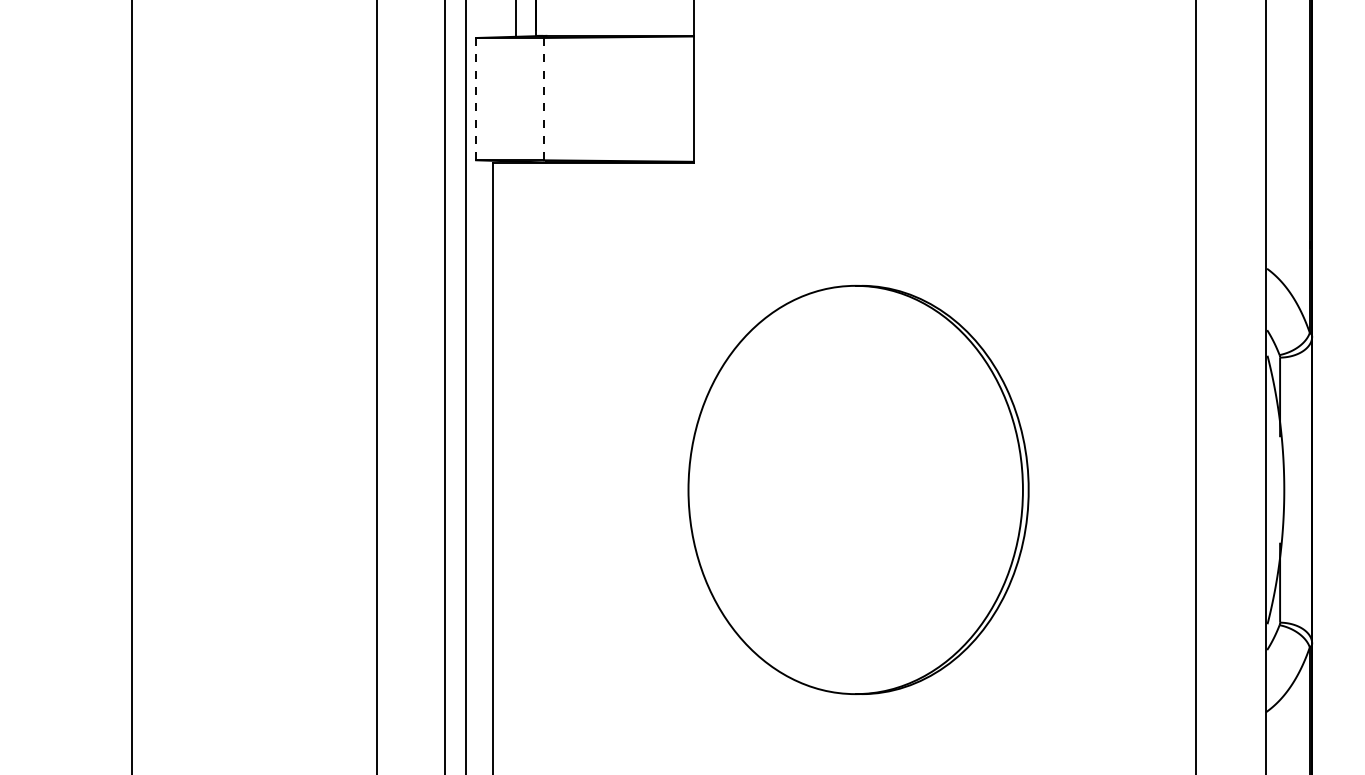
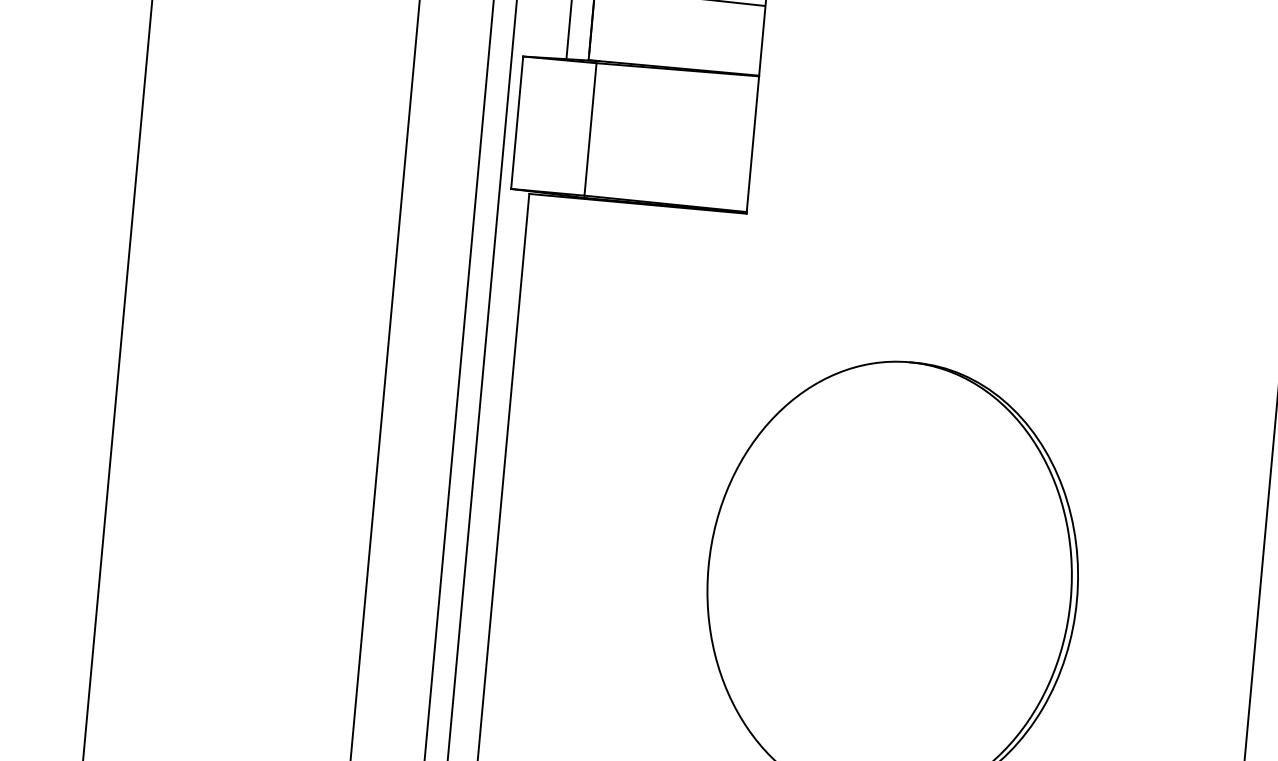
line: (476, 99) -> (517, 123), dashed -> solid
line: (543, 99) -> (590, 129), dashed -> solid

